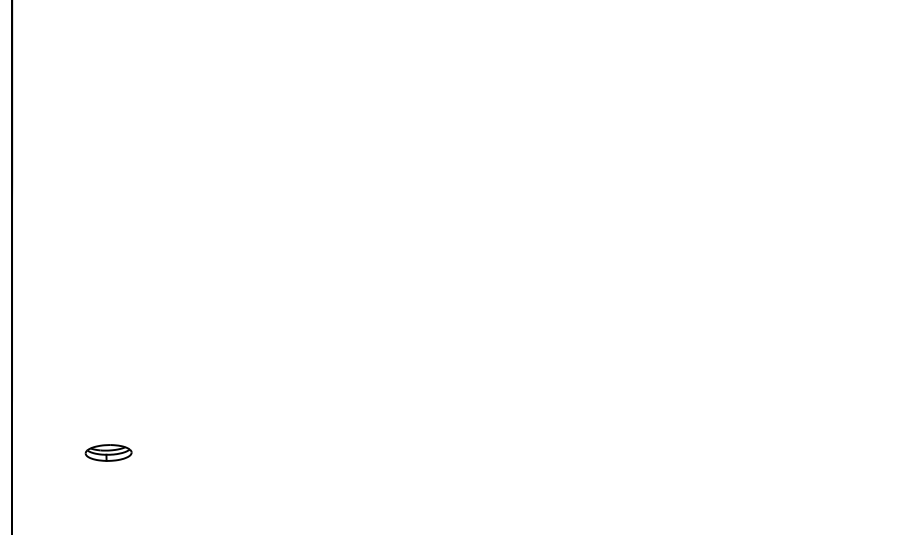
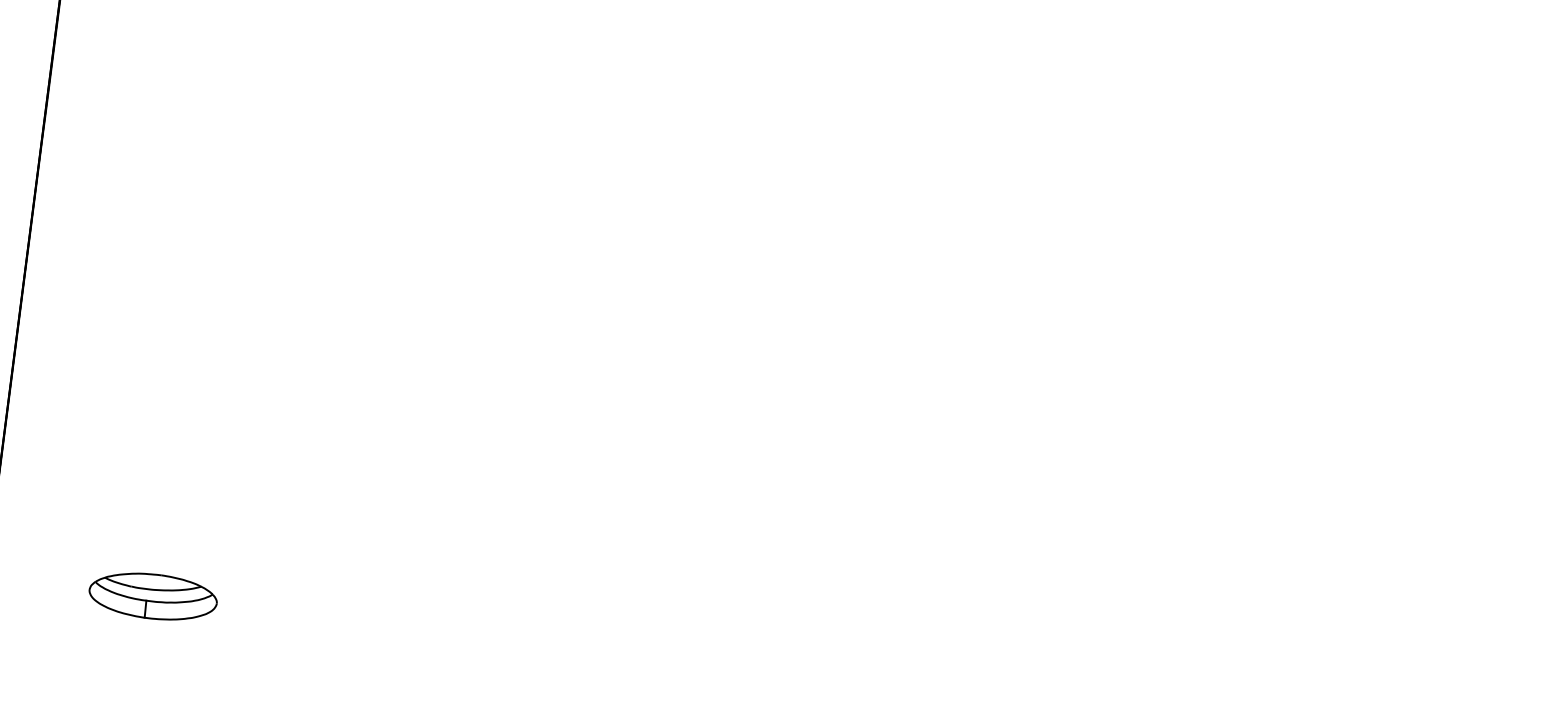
part: (108, 452) -> (152, 595), size x1.6

